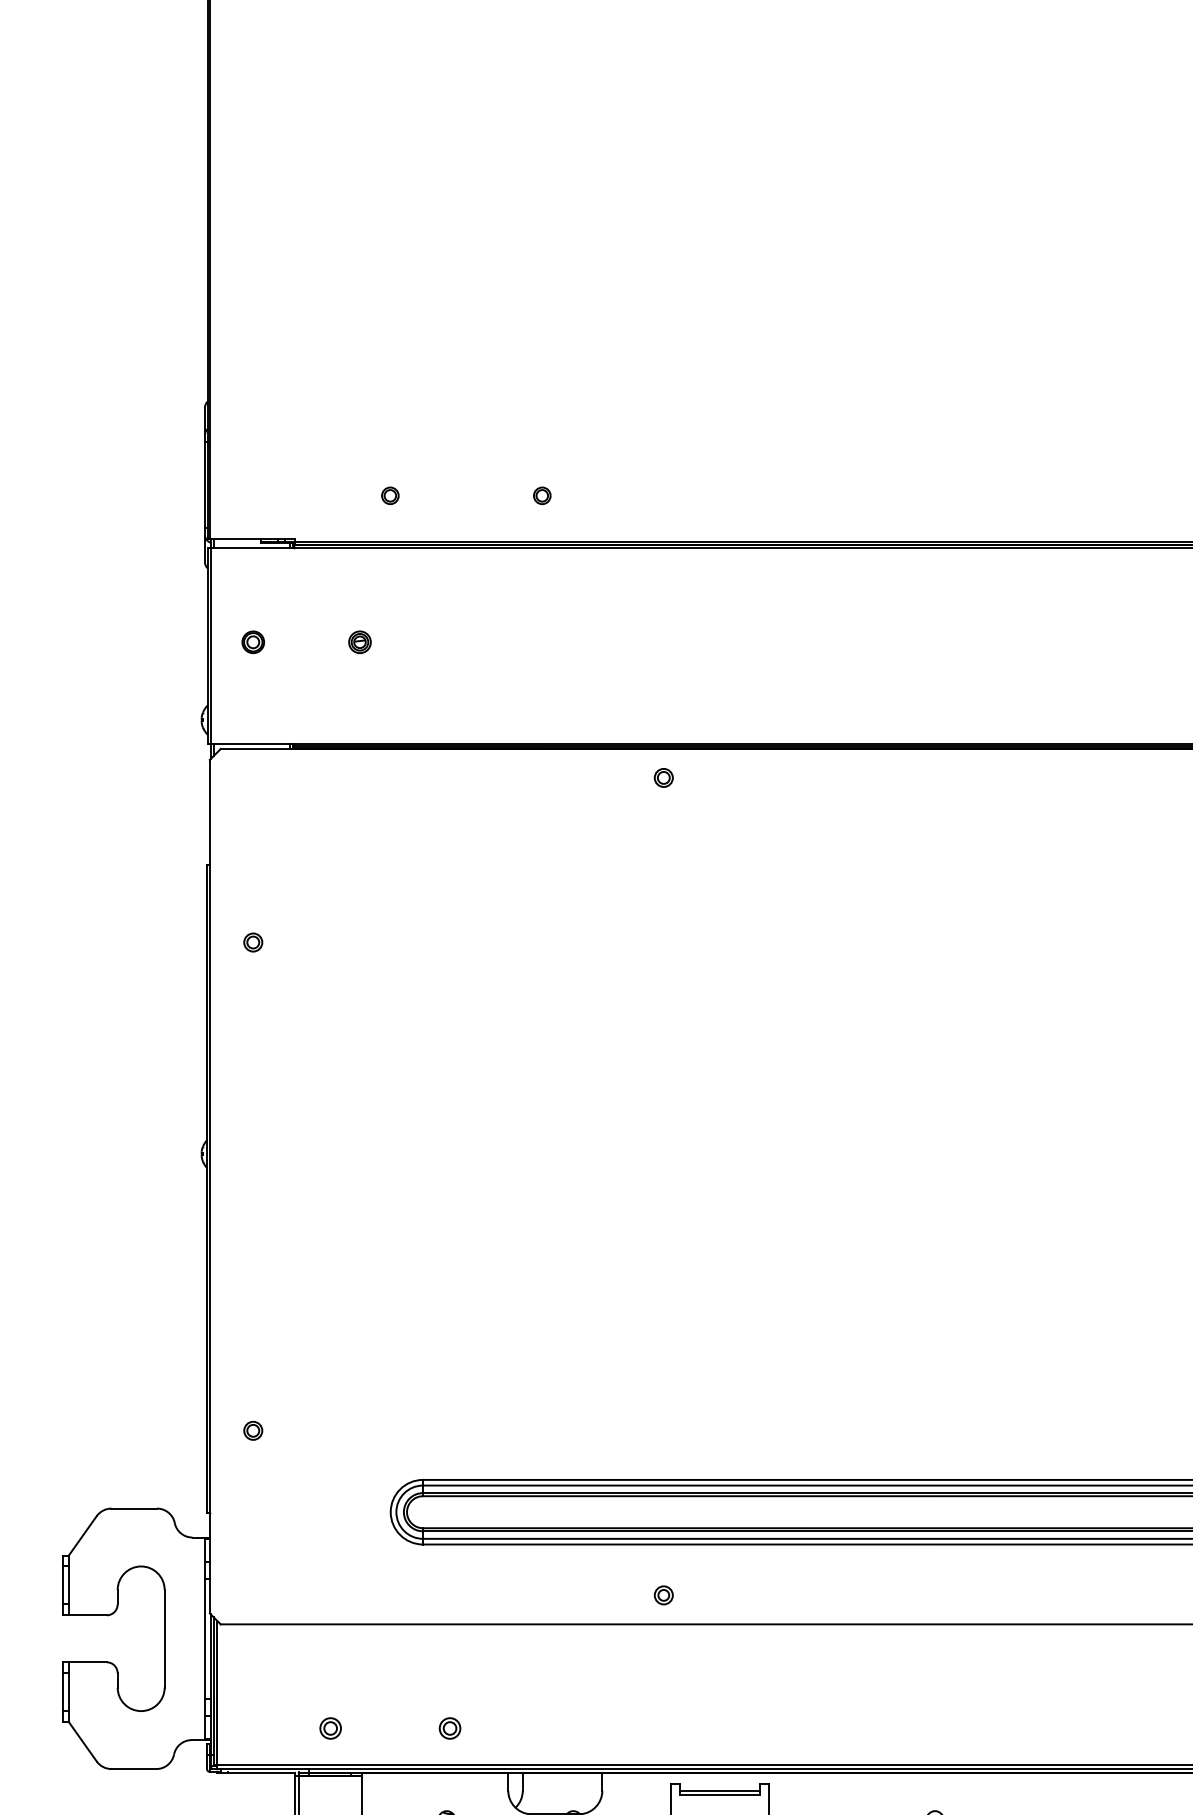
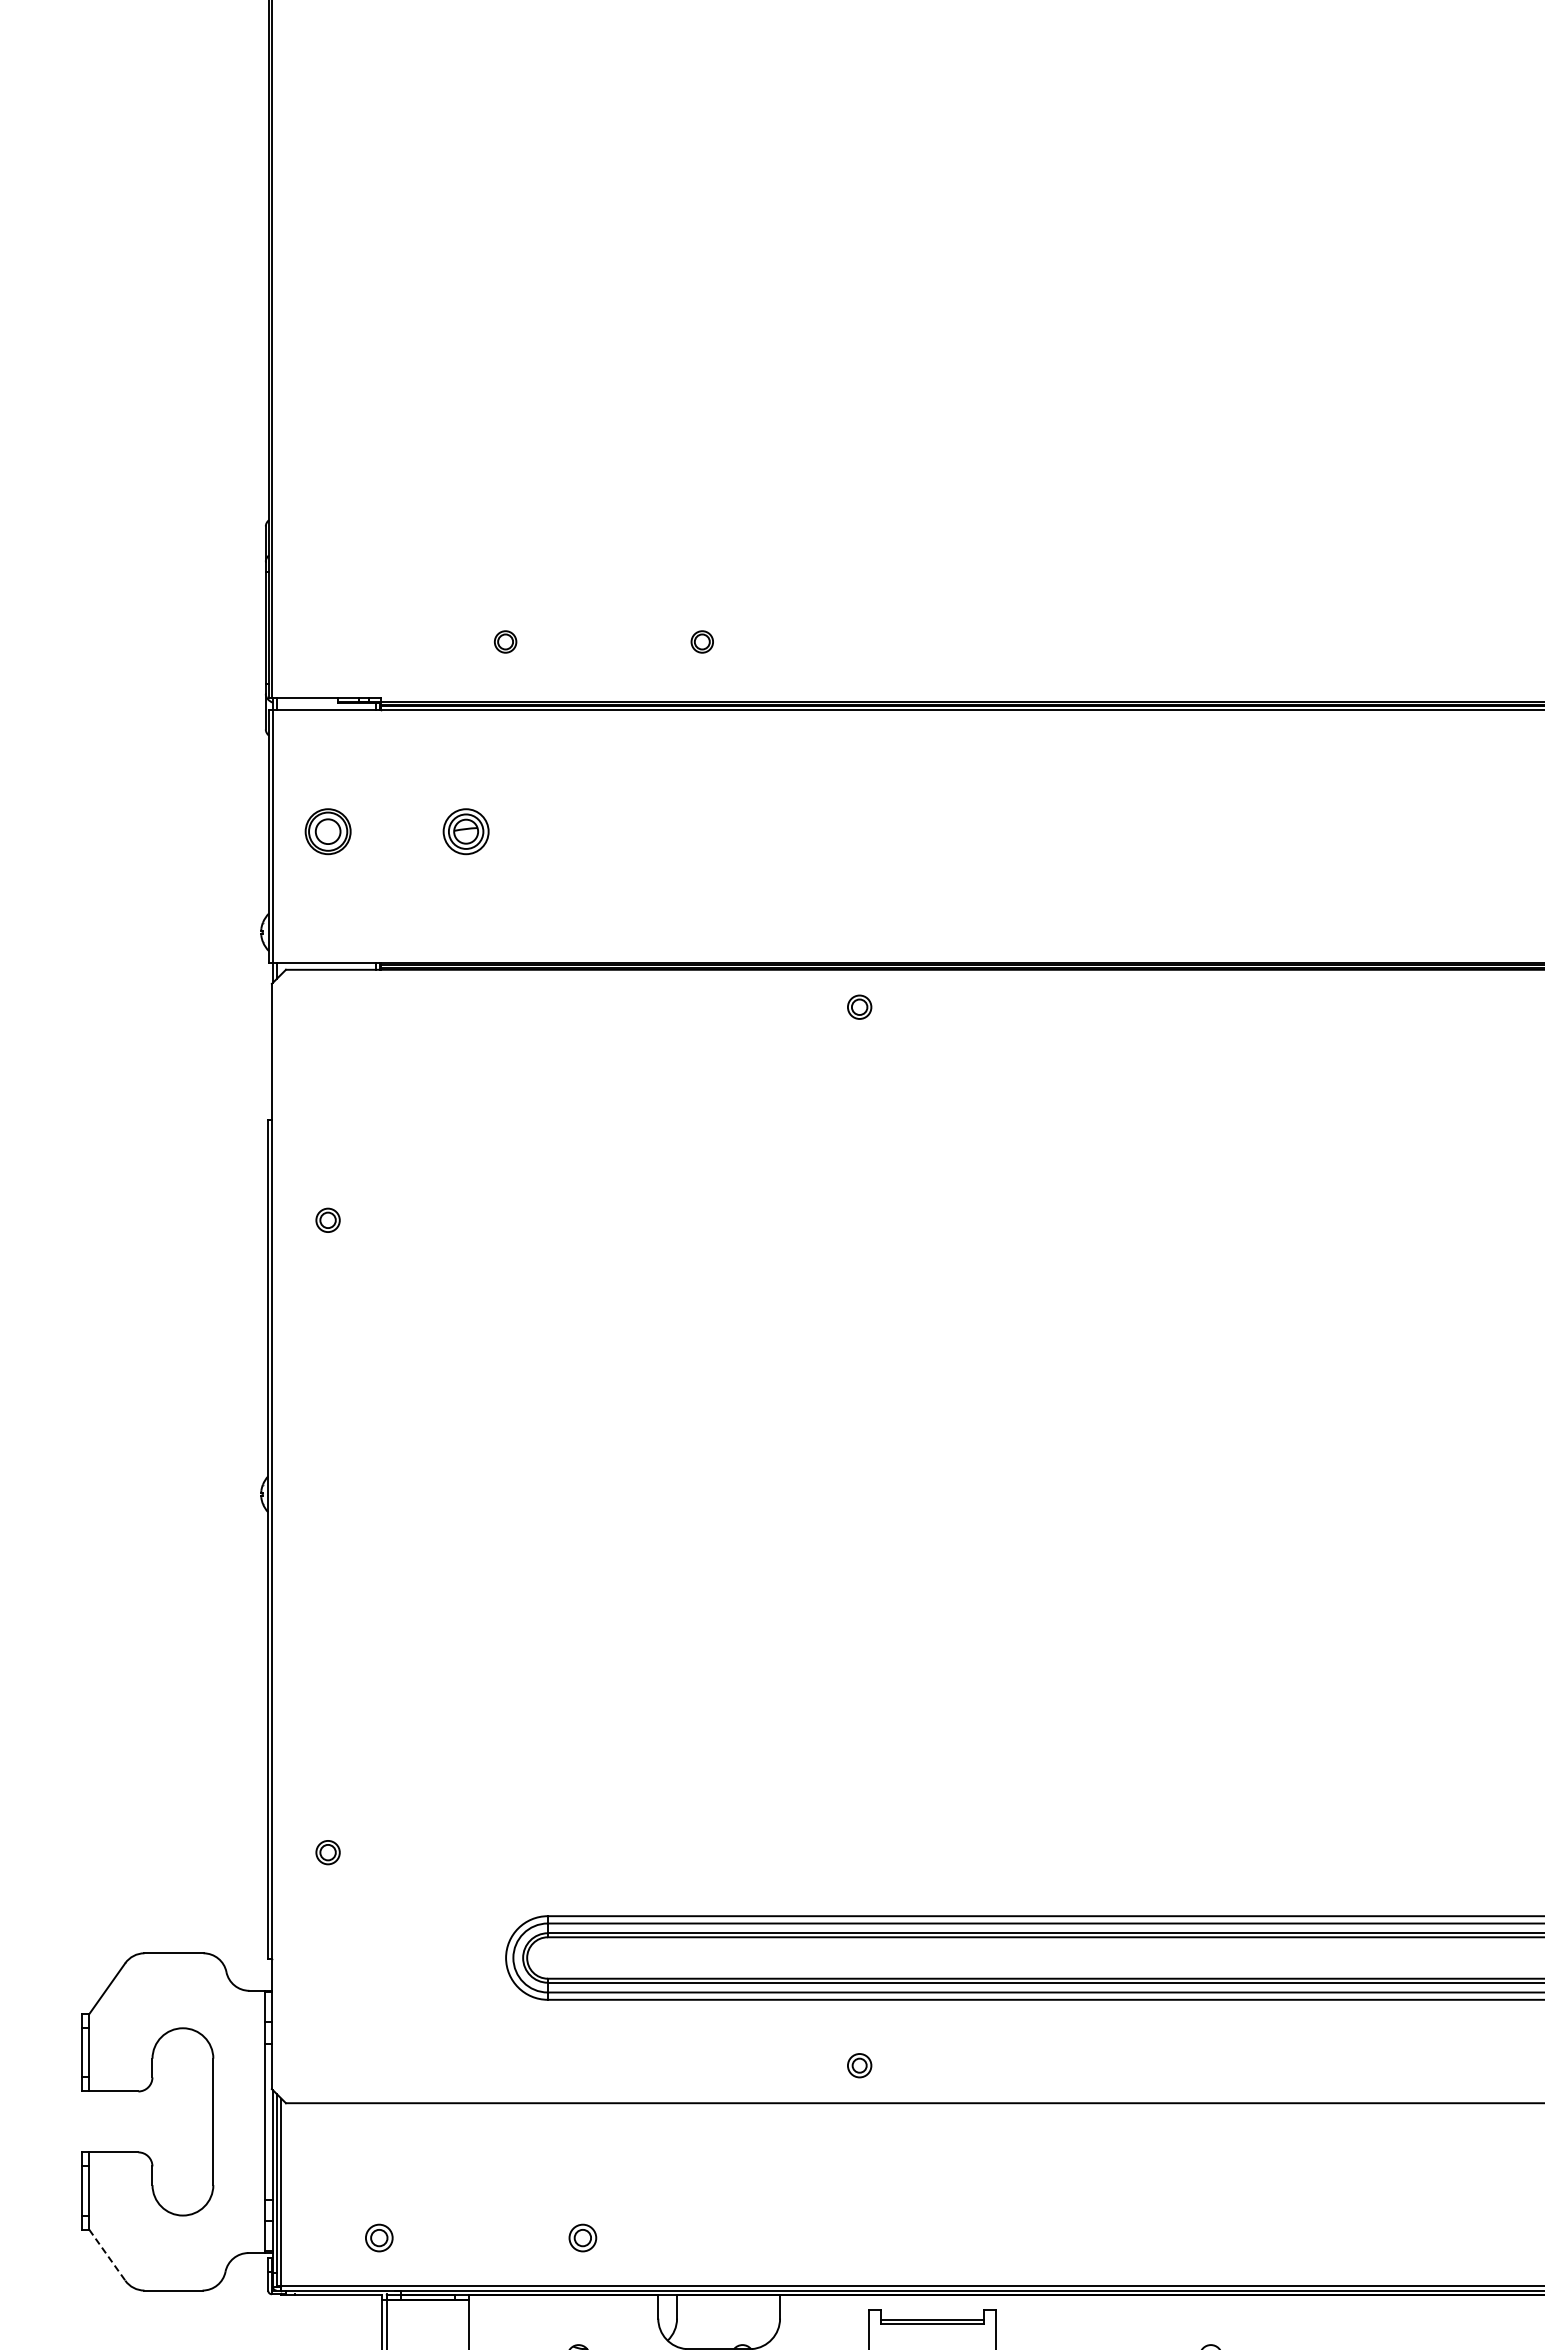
part: (252, 642) -> (327, 831), size x1.6
part: (360, 642) -> (466, 831), size x1.6
part: (330, 1728) -> (379, 2237), moved
line: (82, 1741) -> (107, 2255), solid -> dashed

